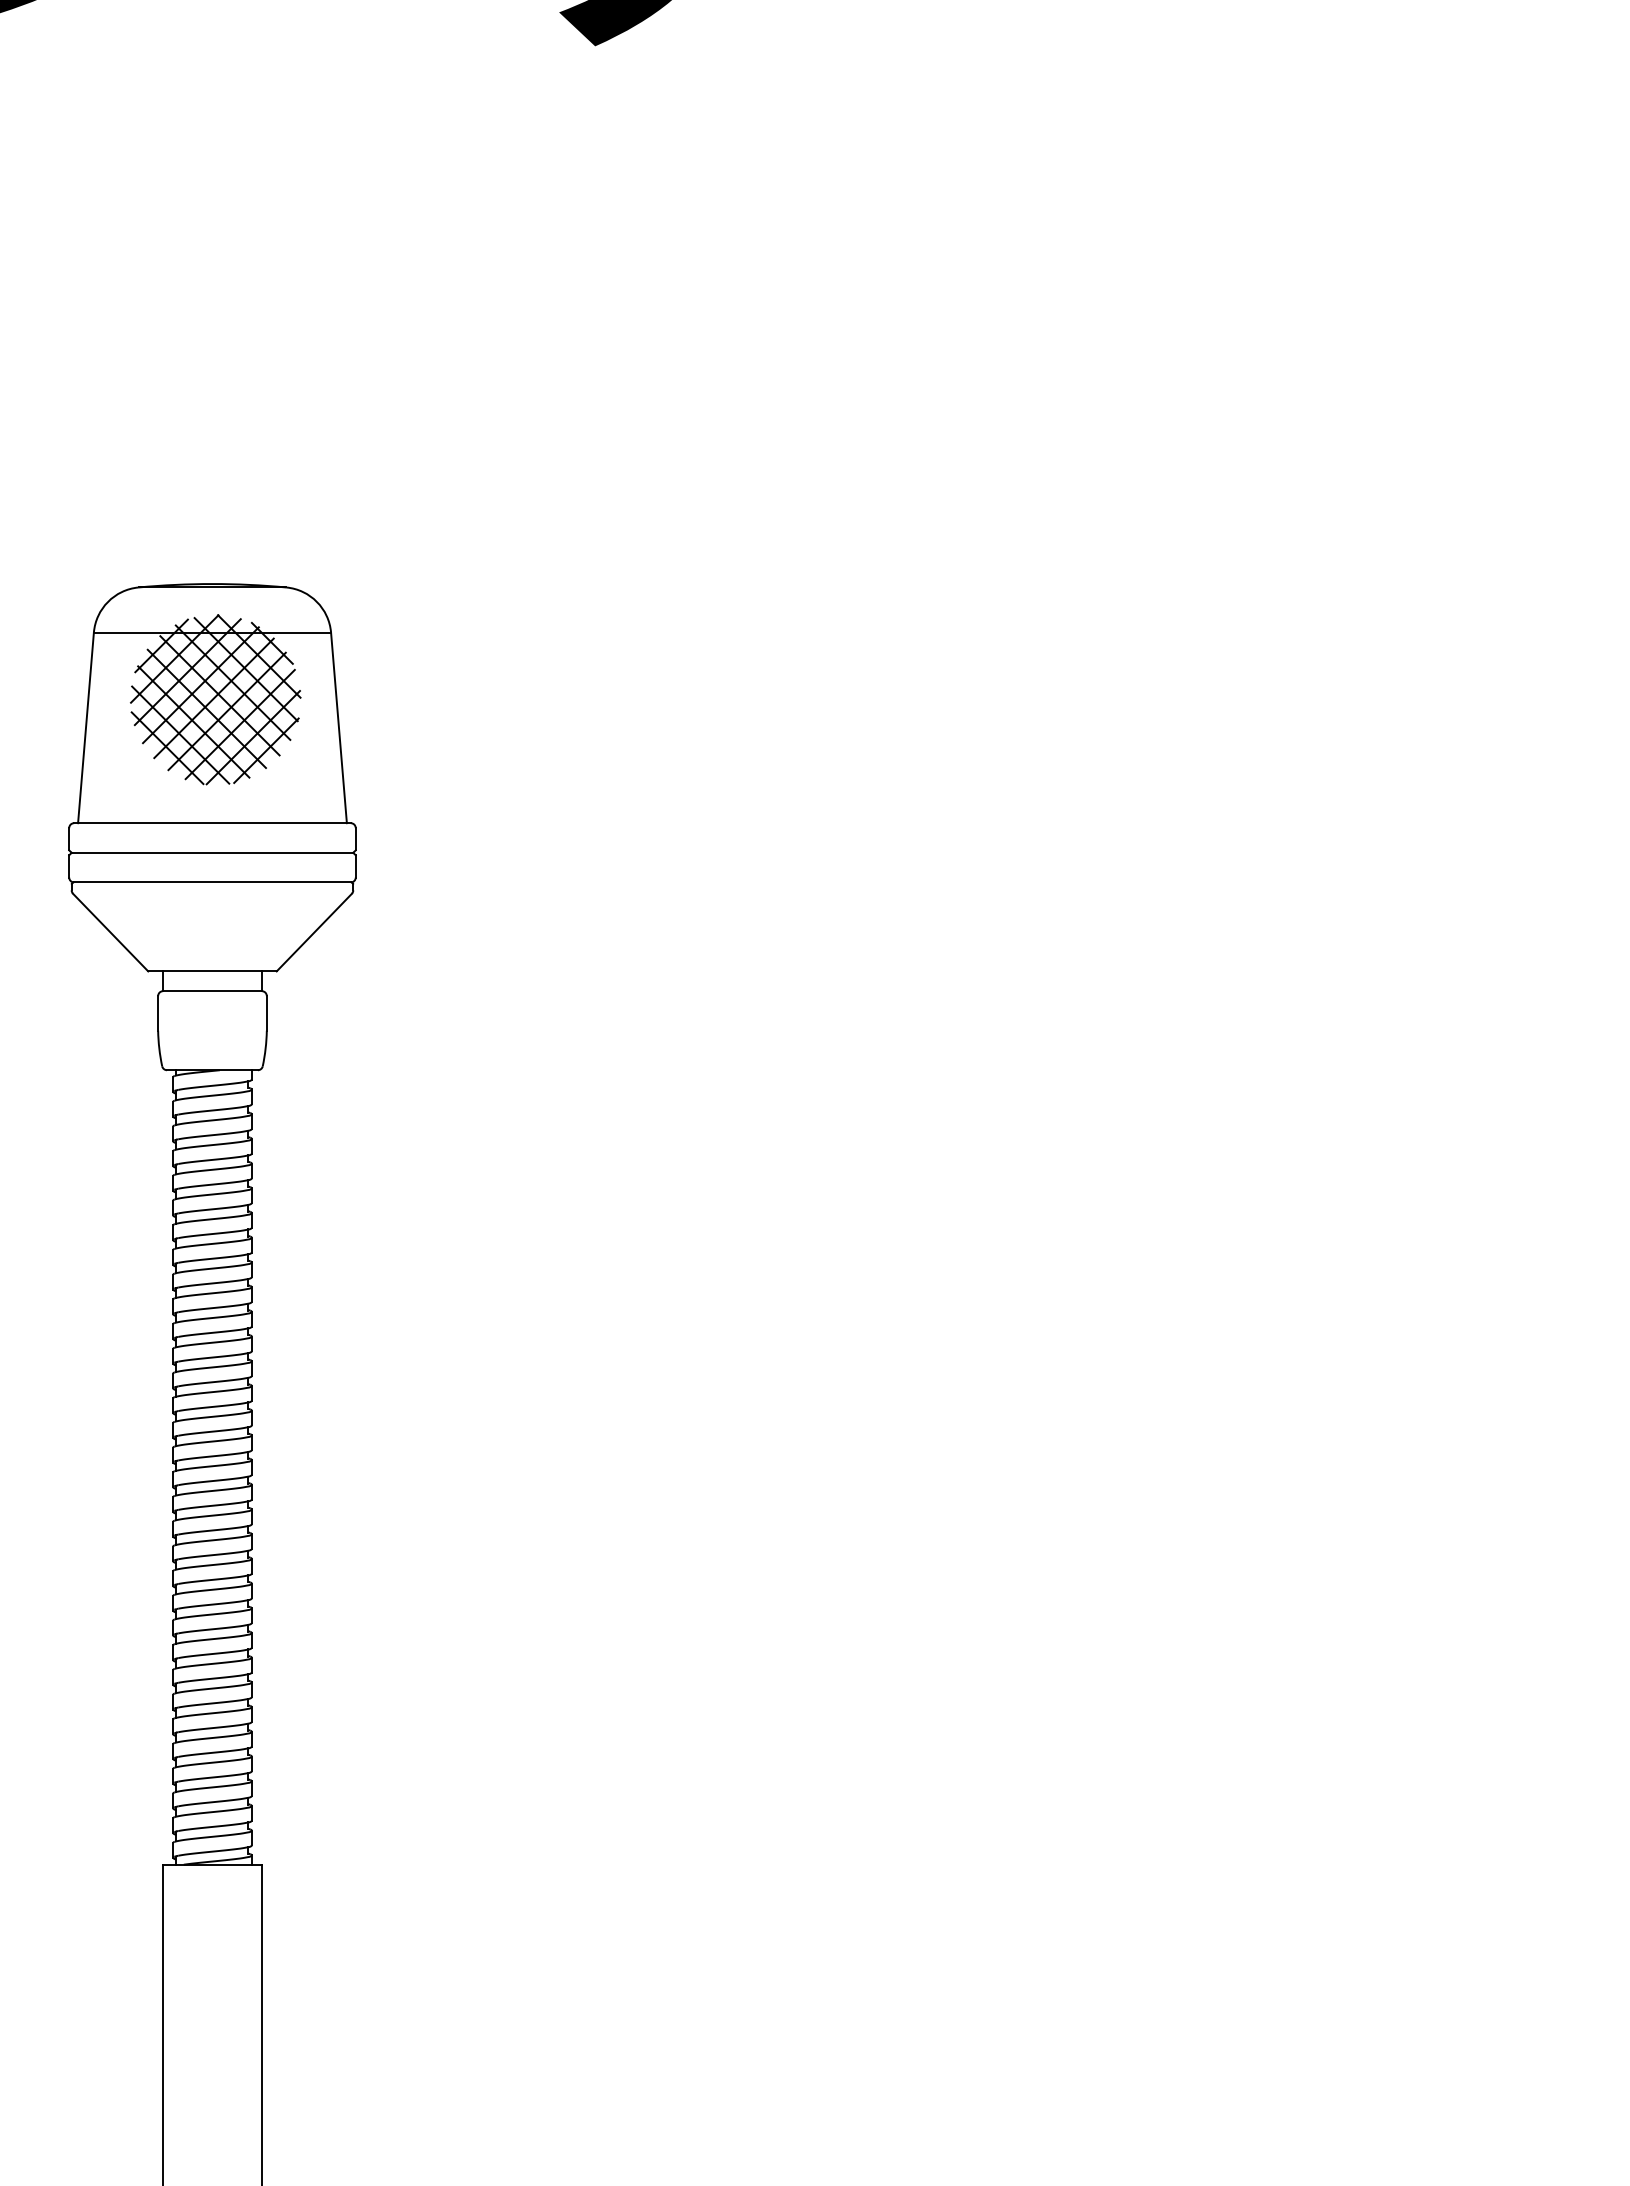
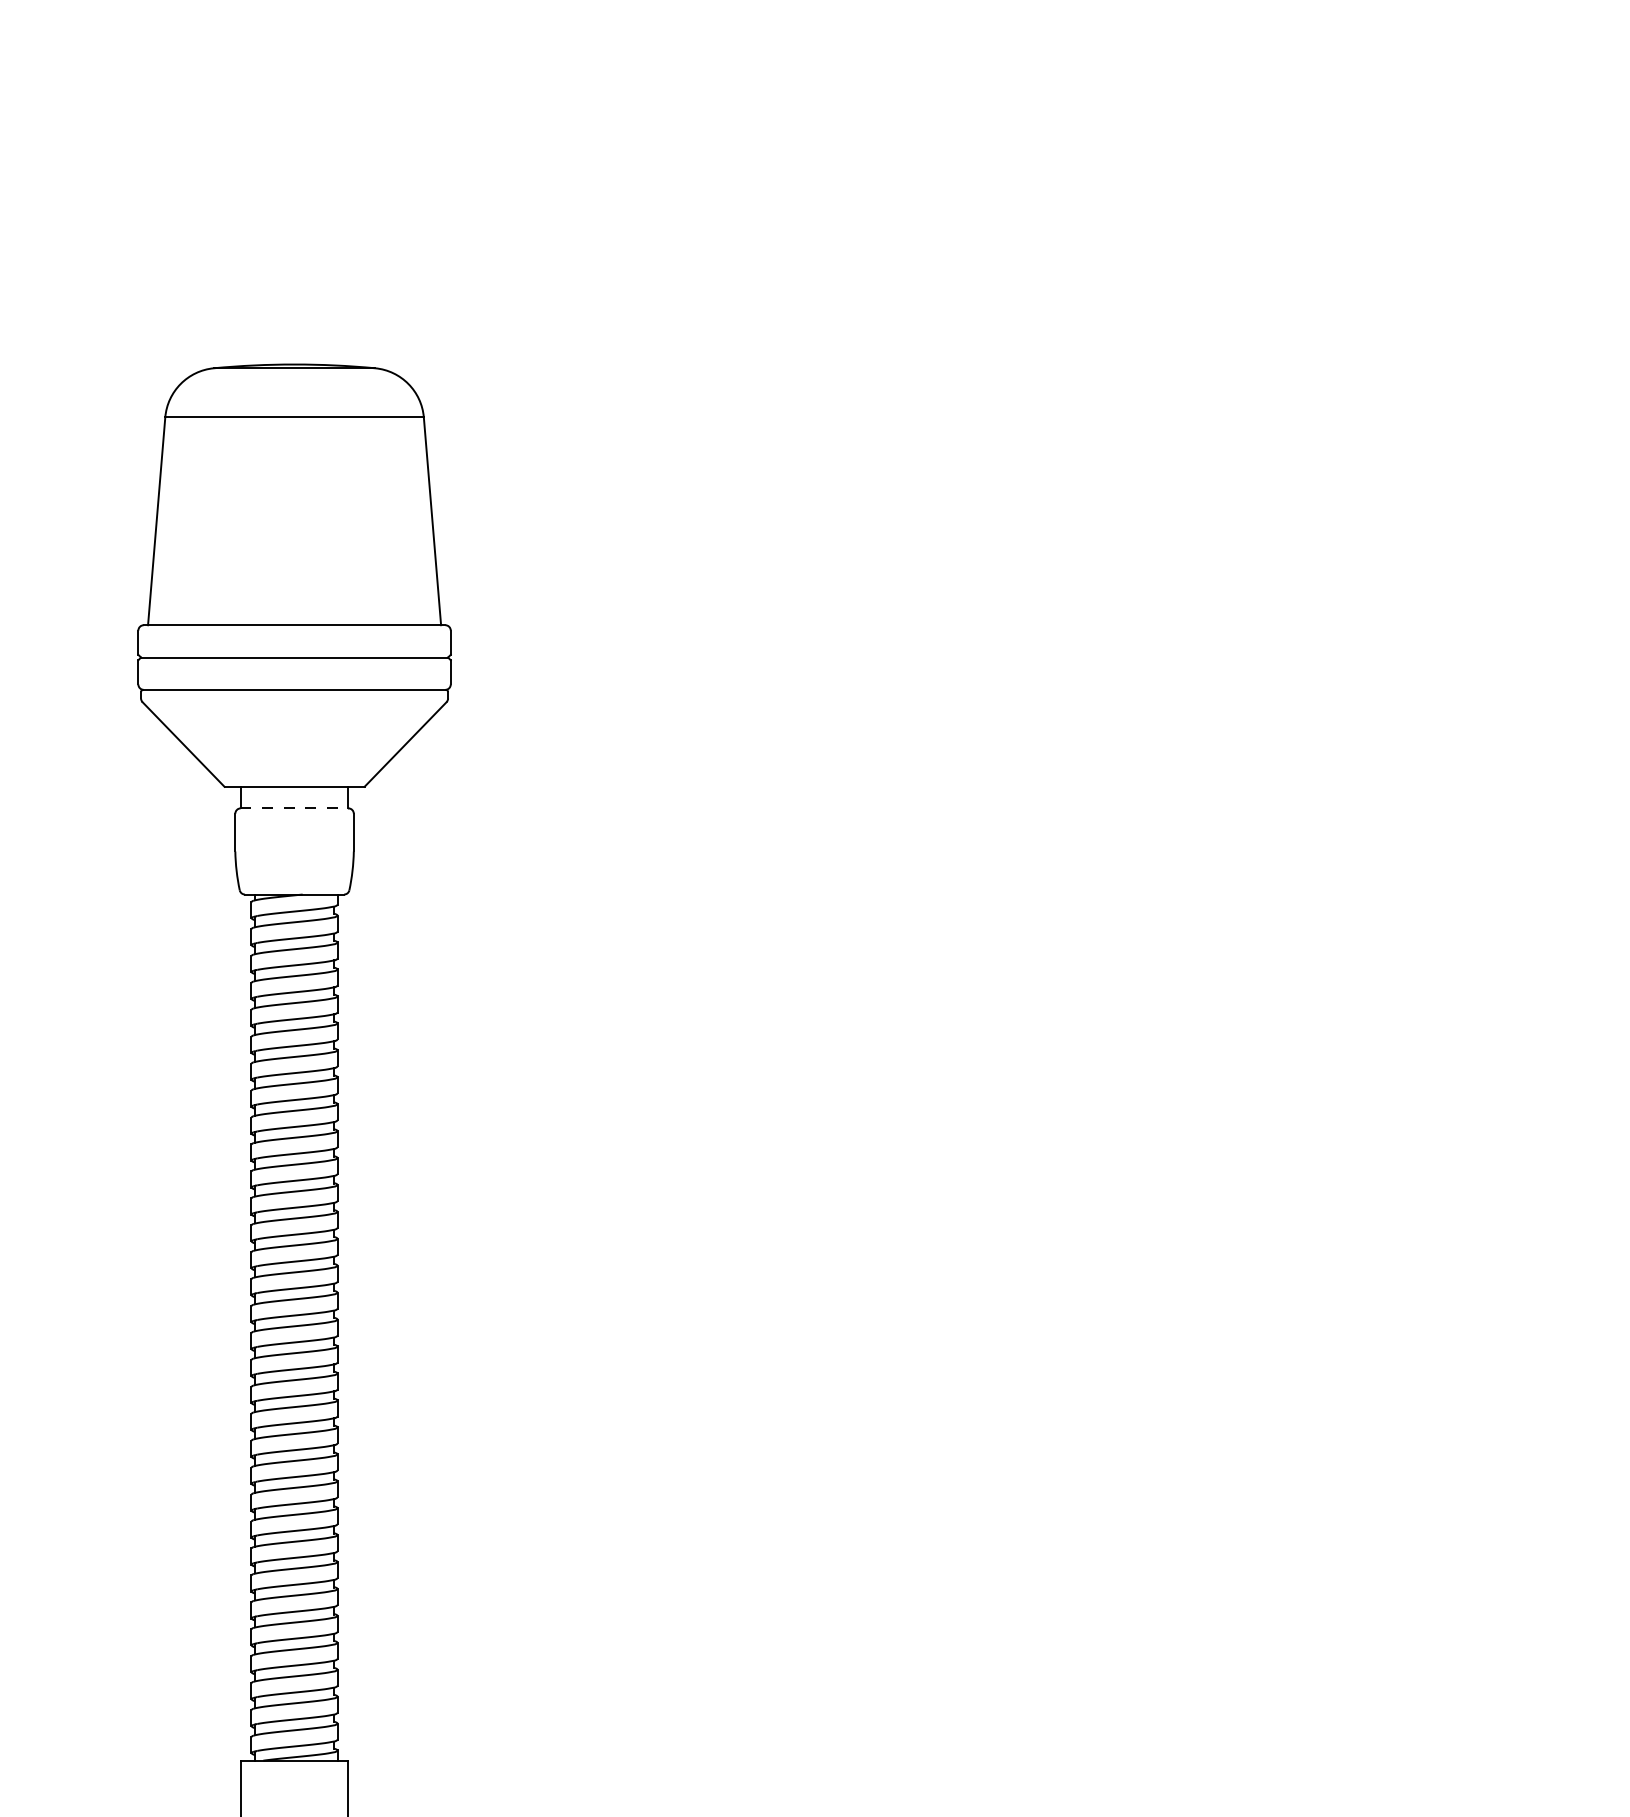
hatch: (215, 699) -> (297, 490), removed
line: (212, 991) -> (294, 808), solid -> dashed

